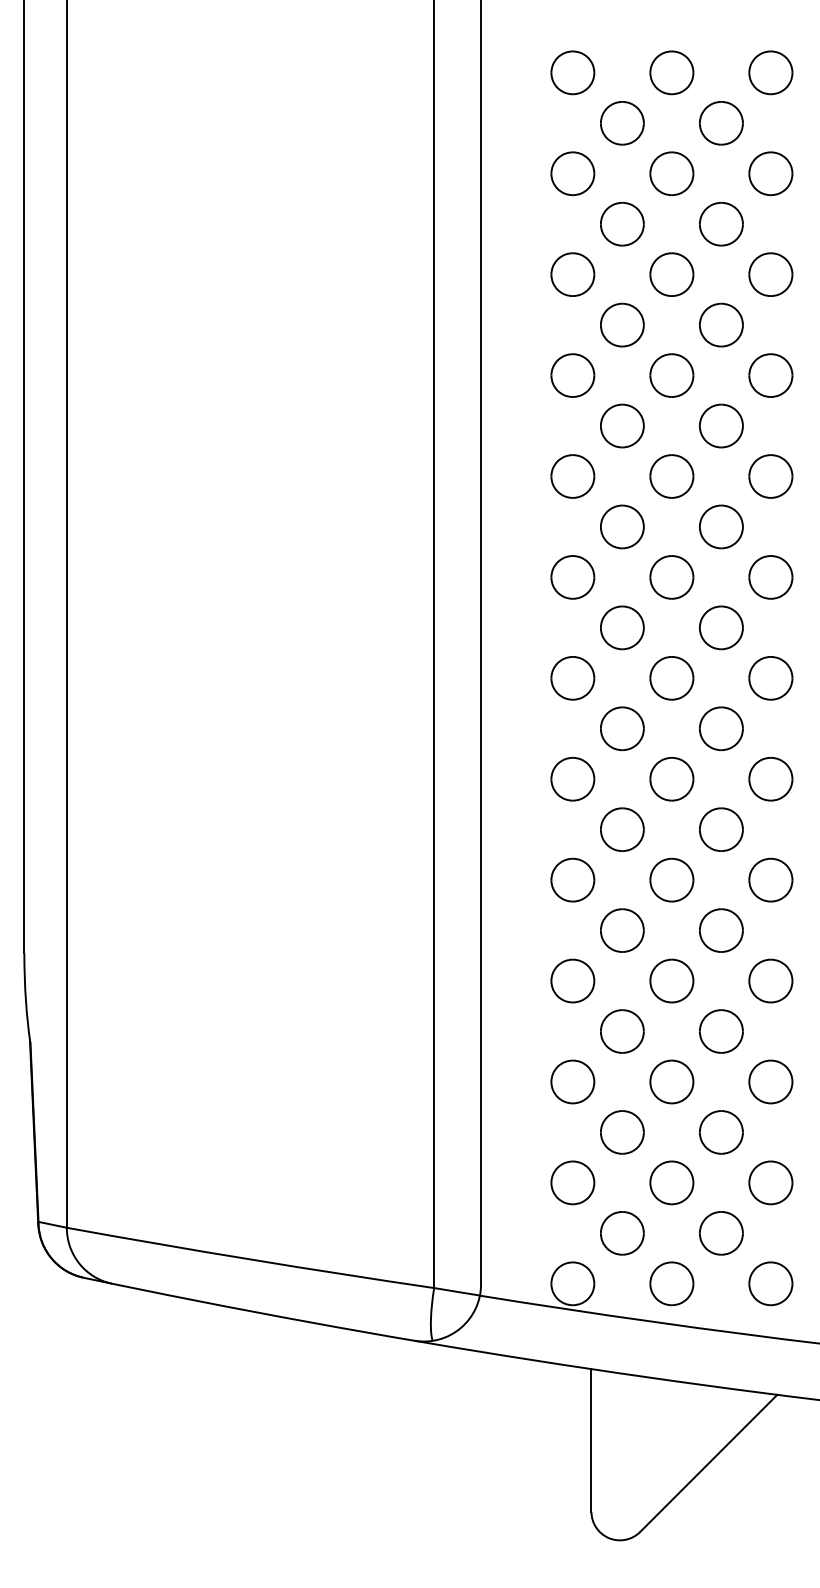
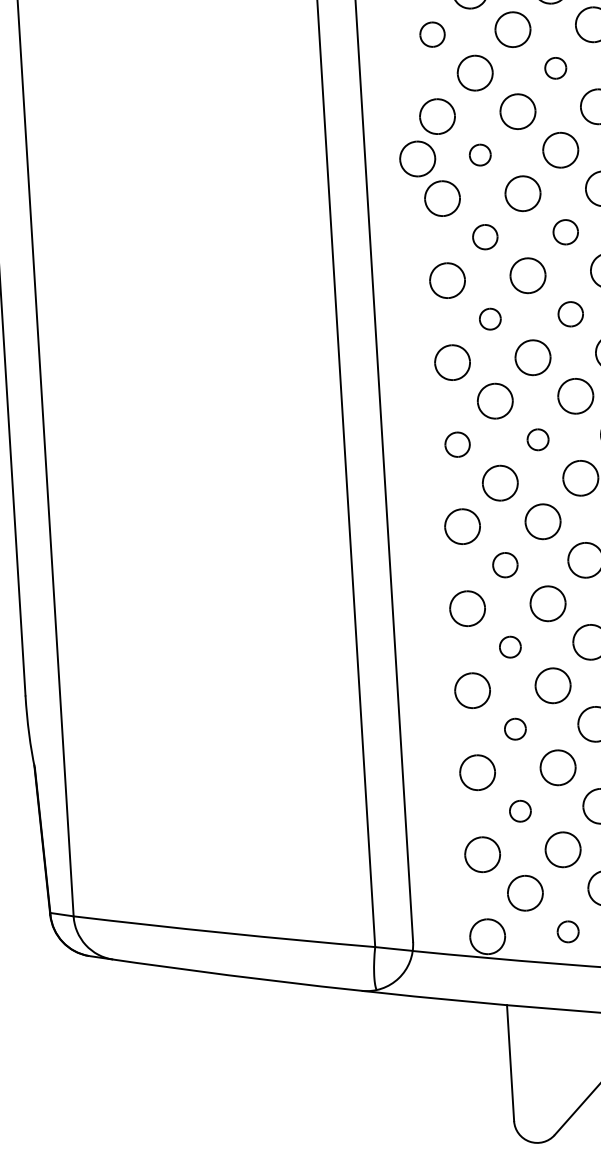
part: (572, 173) -> (432, 34), size x0.7
part: (721, 224) -> (555, 68), size x0.6
part: (545, 324) -> (417, 158), added
part: (622, 324) -> (480, 154), size x0.6
part: (622, 425) -> (485, 236), size x0.7
part: (721, 425) -> (565, 231), size x0.7
part: (622, 526) -> (490, 318), size x0.6
part: (721, 526) -> (570, 313), size x0.7
part: (572, 678) -> (457, 444), size x0.7
part: (671, 678) -> (537, 439), size x0.6
part: (622, 829) -> (505, 565), size x0.7
part: (622, 930) -> (510, 647), size x0.6
part: (622, 1031) -> (515, 729), size x0.6
part: (622, 1132) -> (520, 811), size x0.6
part: (671, 1283) -> (567, 931), size x0.6

